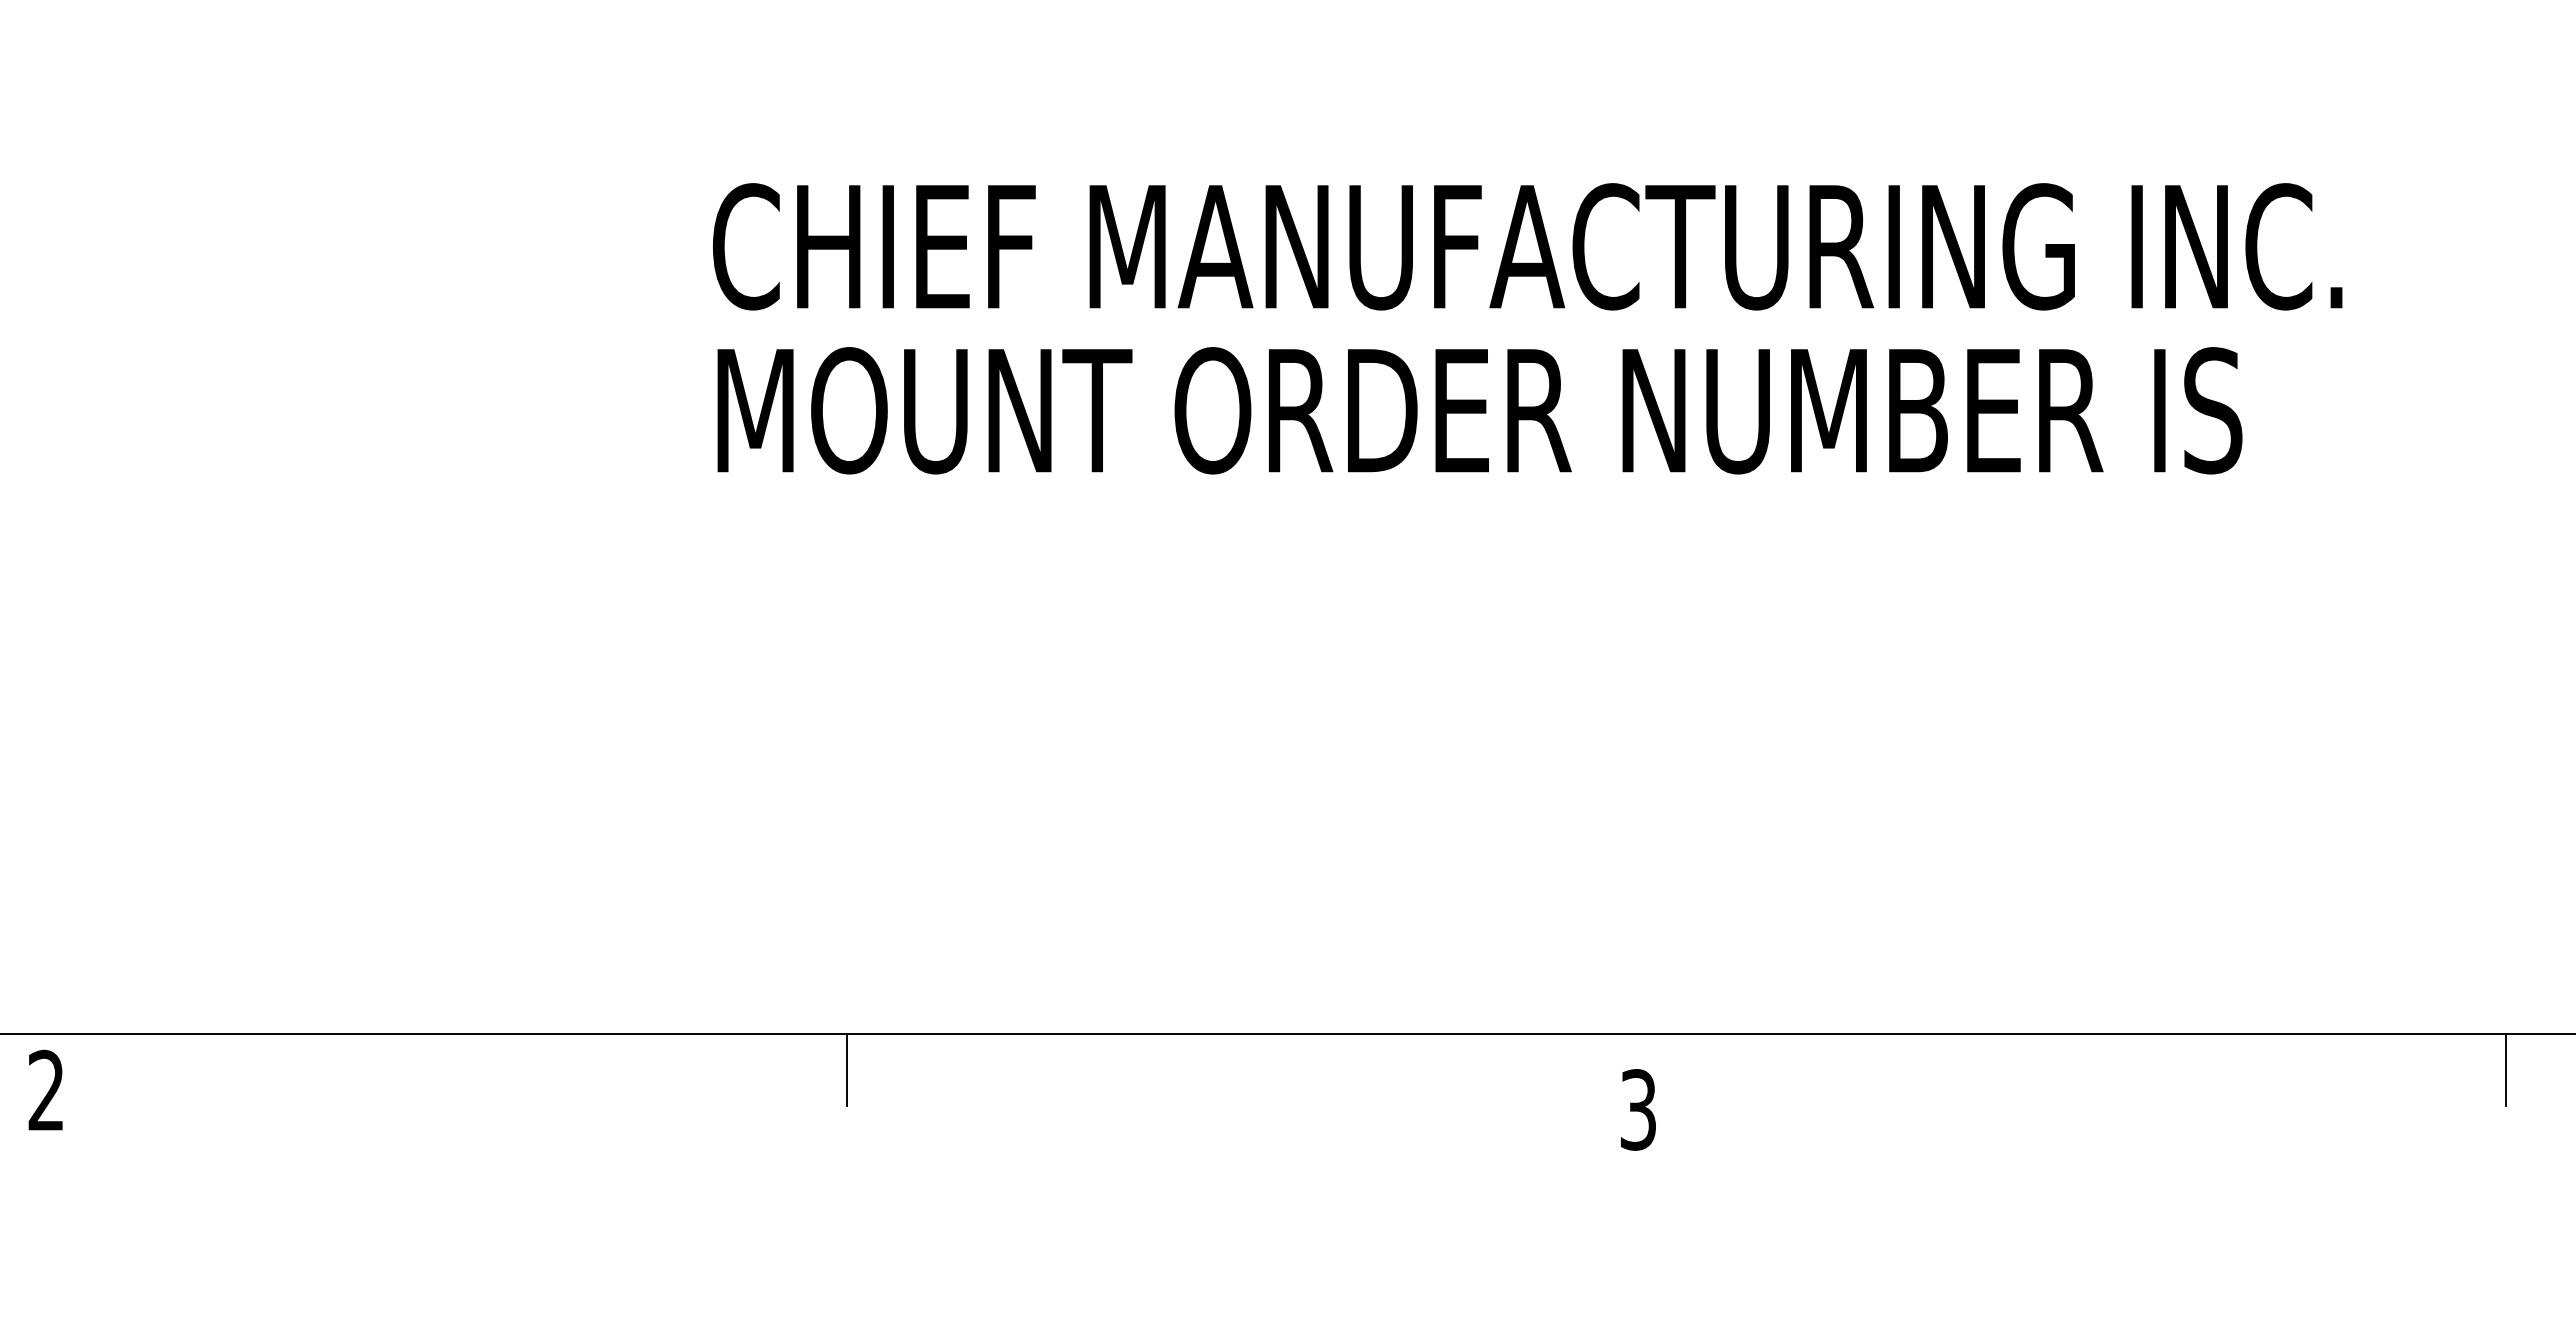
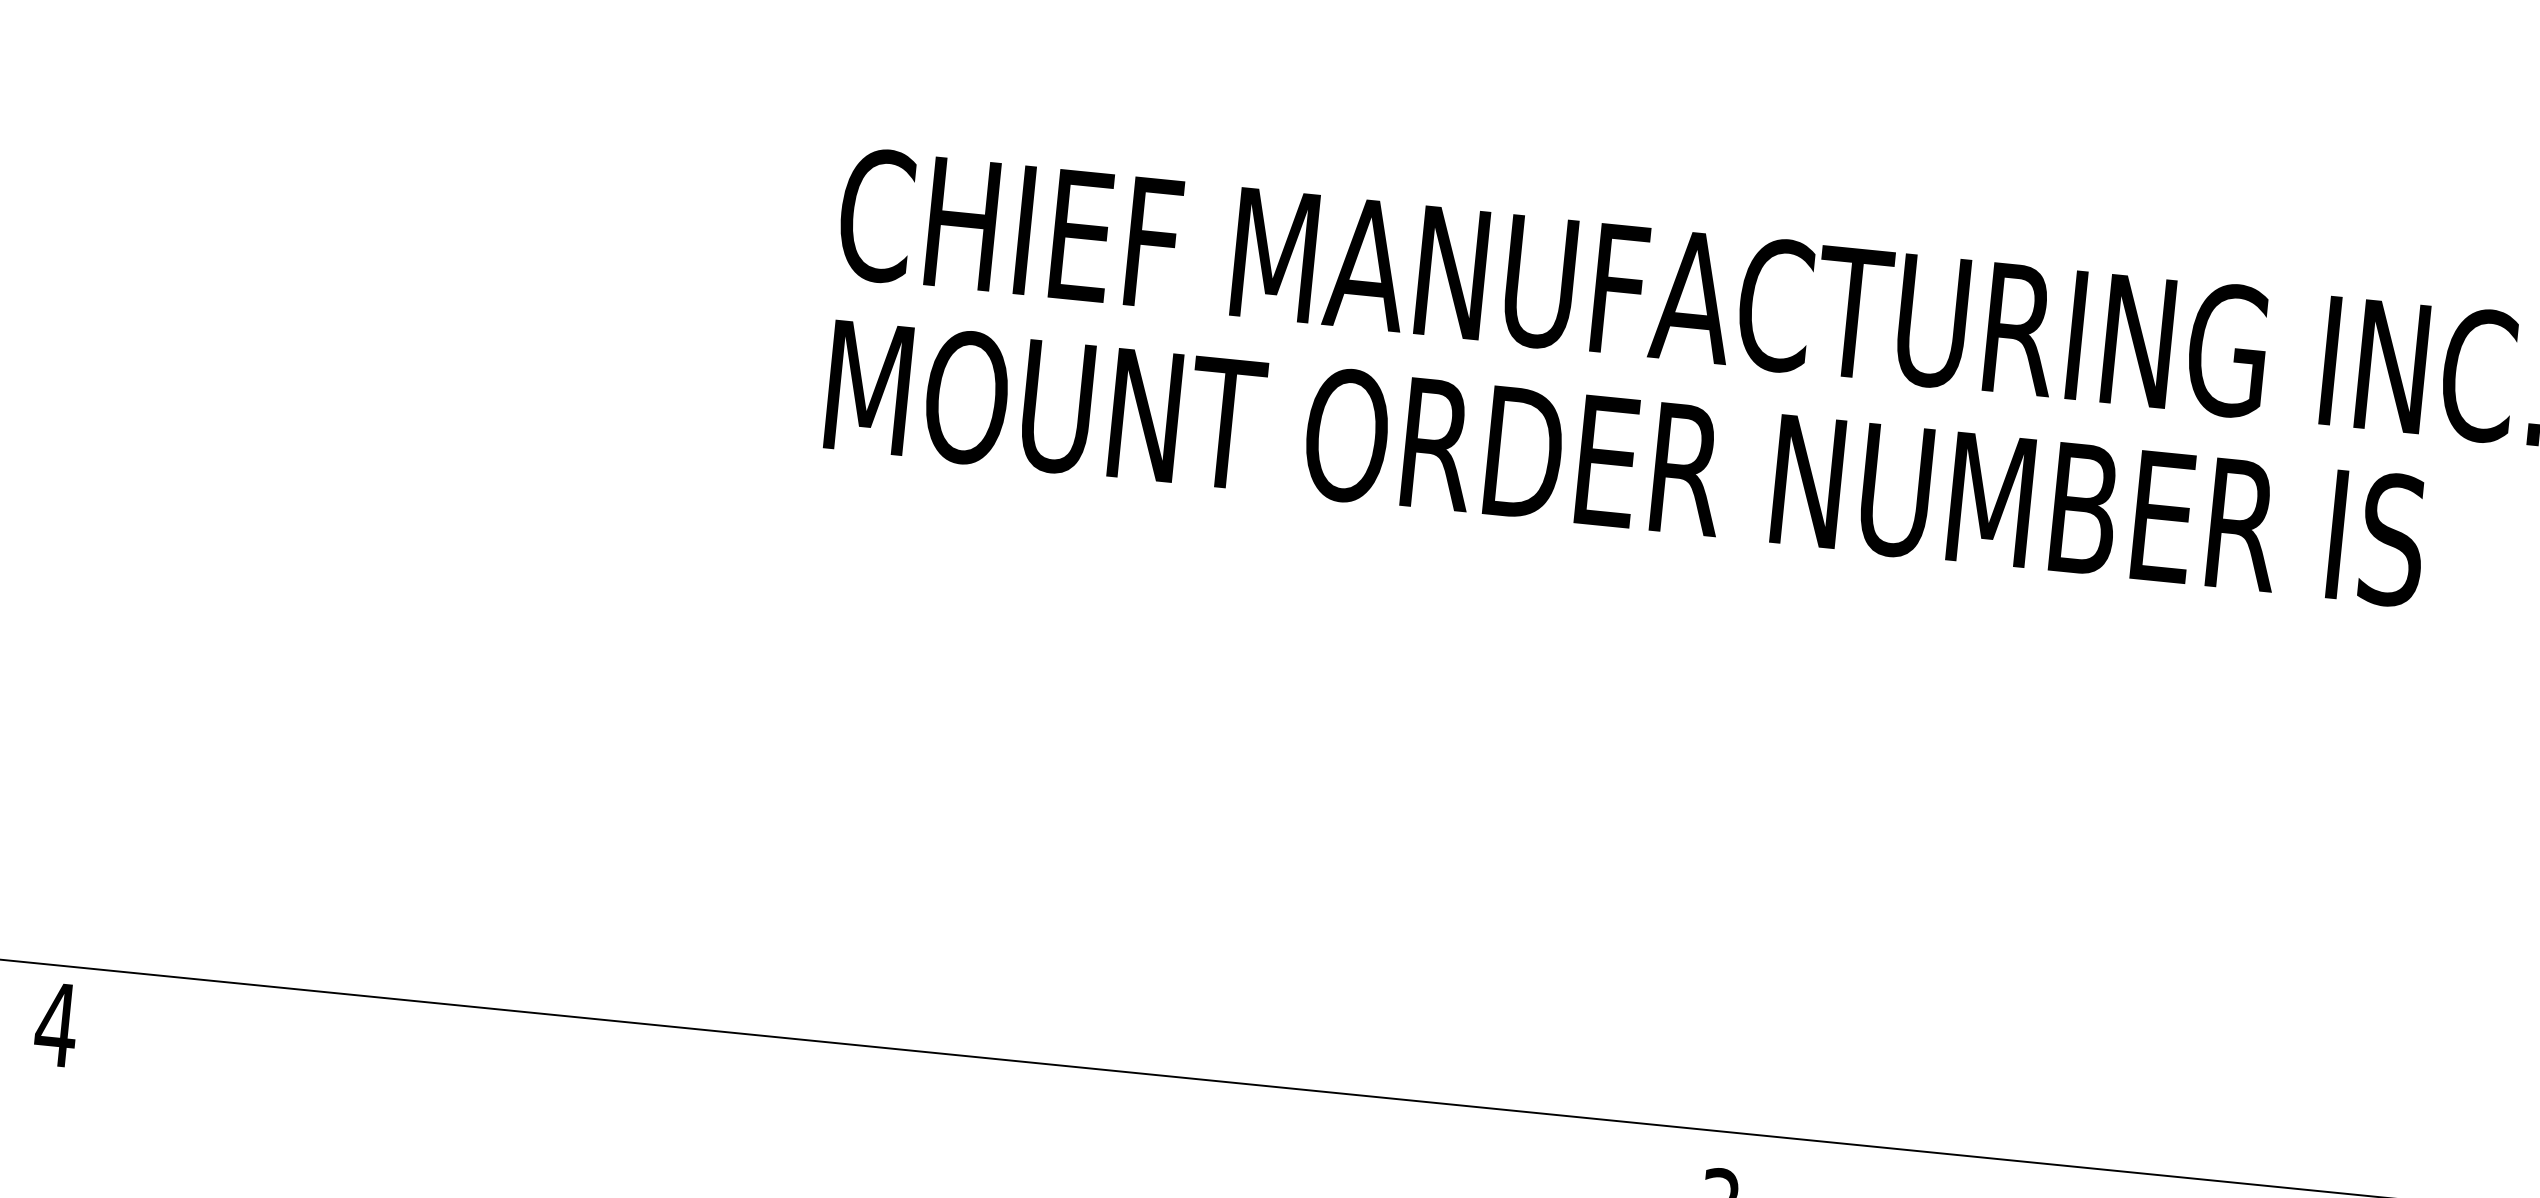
line: (846, 1069) -> (895, 1086), removed
text: (46, 1089) -> (56, 1023), 2 -> 4

